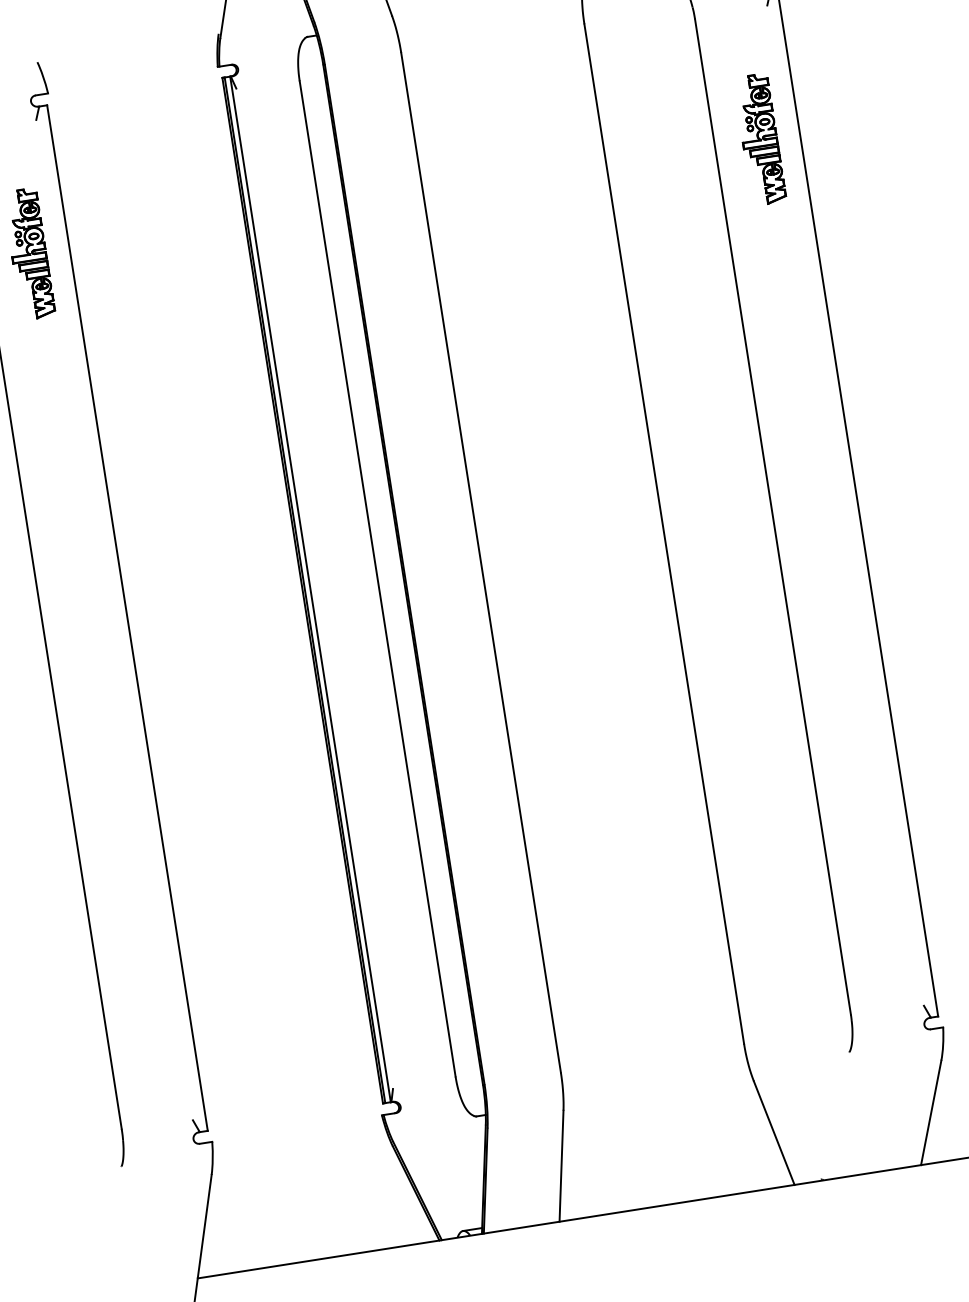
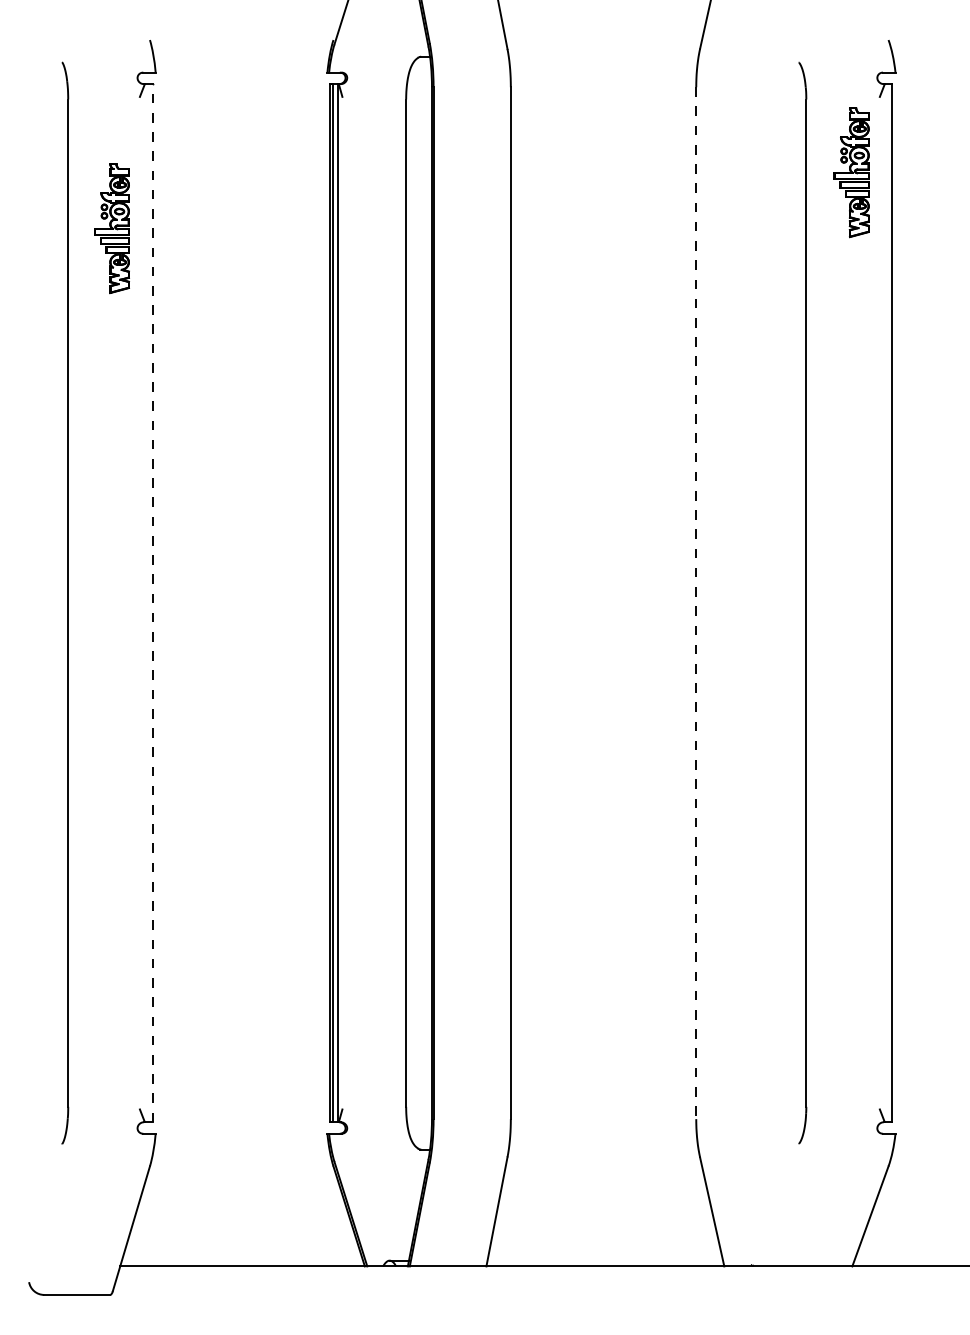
part: (759, 139) -> (851, 172), moved
line: (664, 534) -> (696, 603), solid -> dashed
line: (126, 617) -> (152, 602), solid -> dashed

